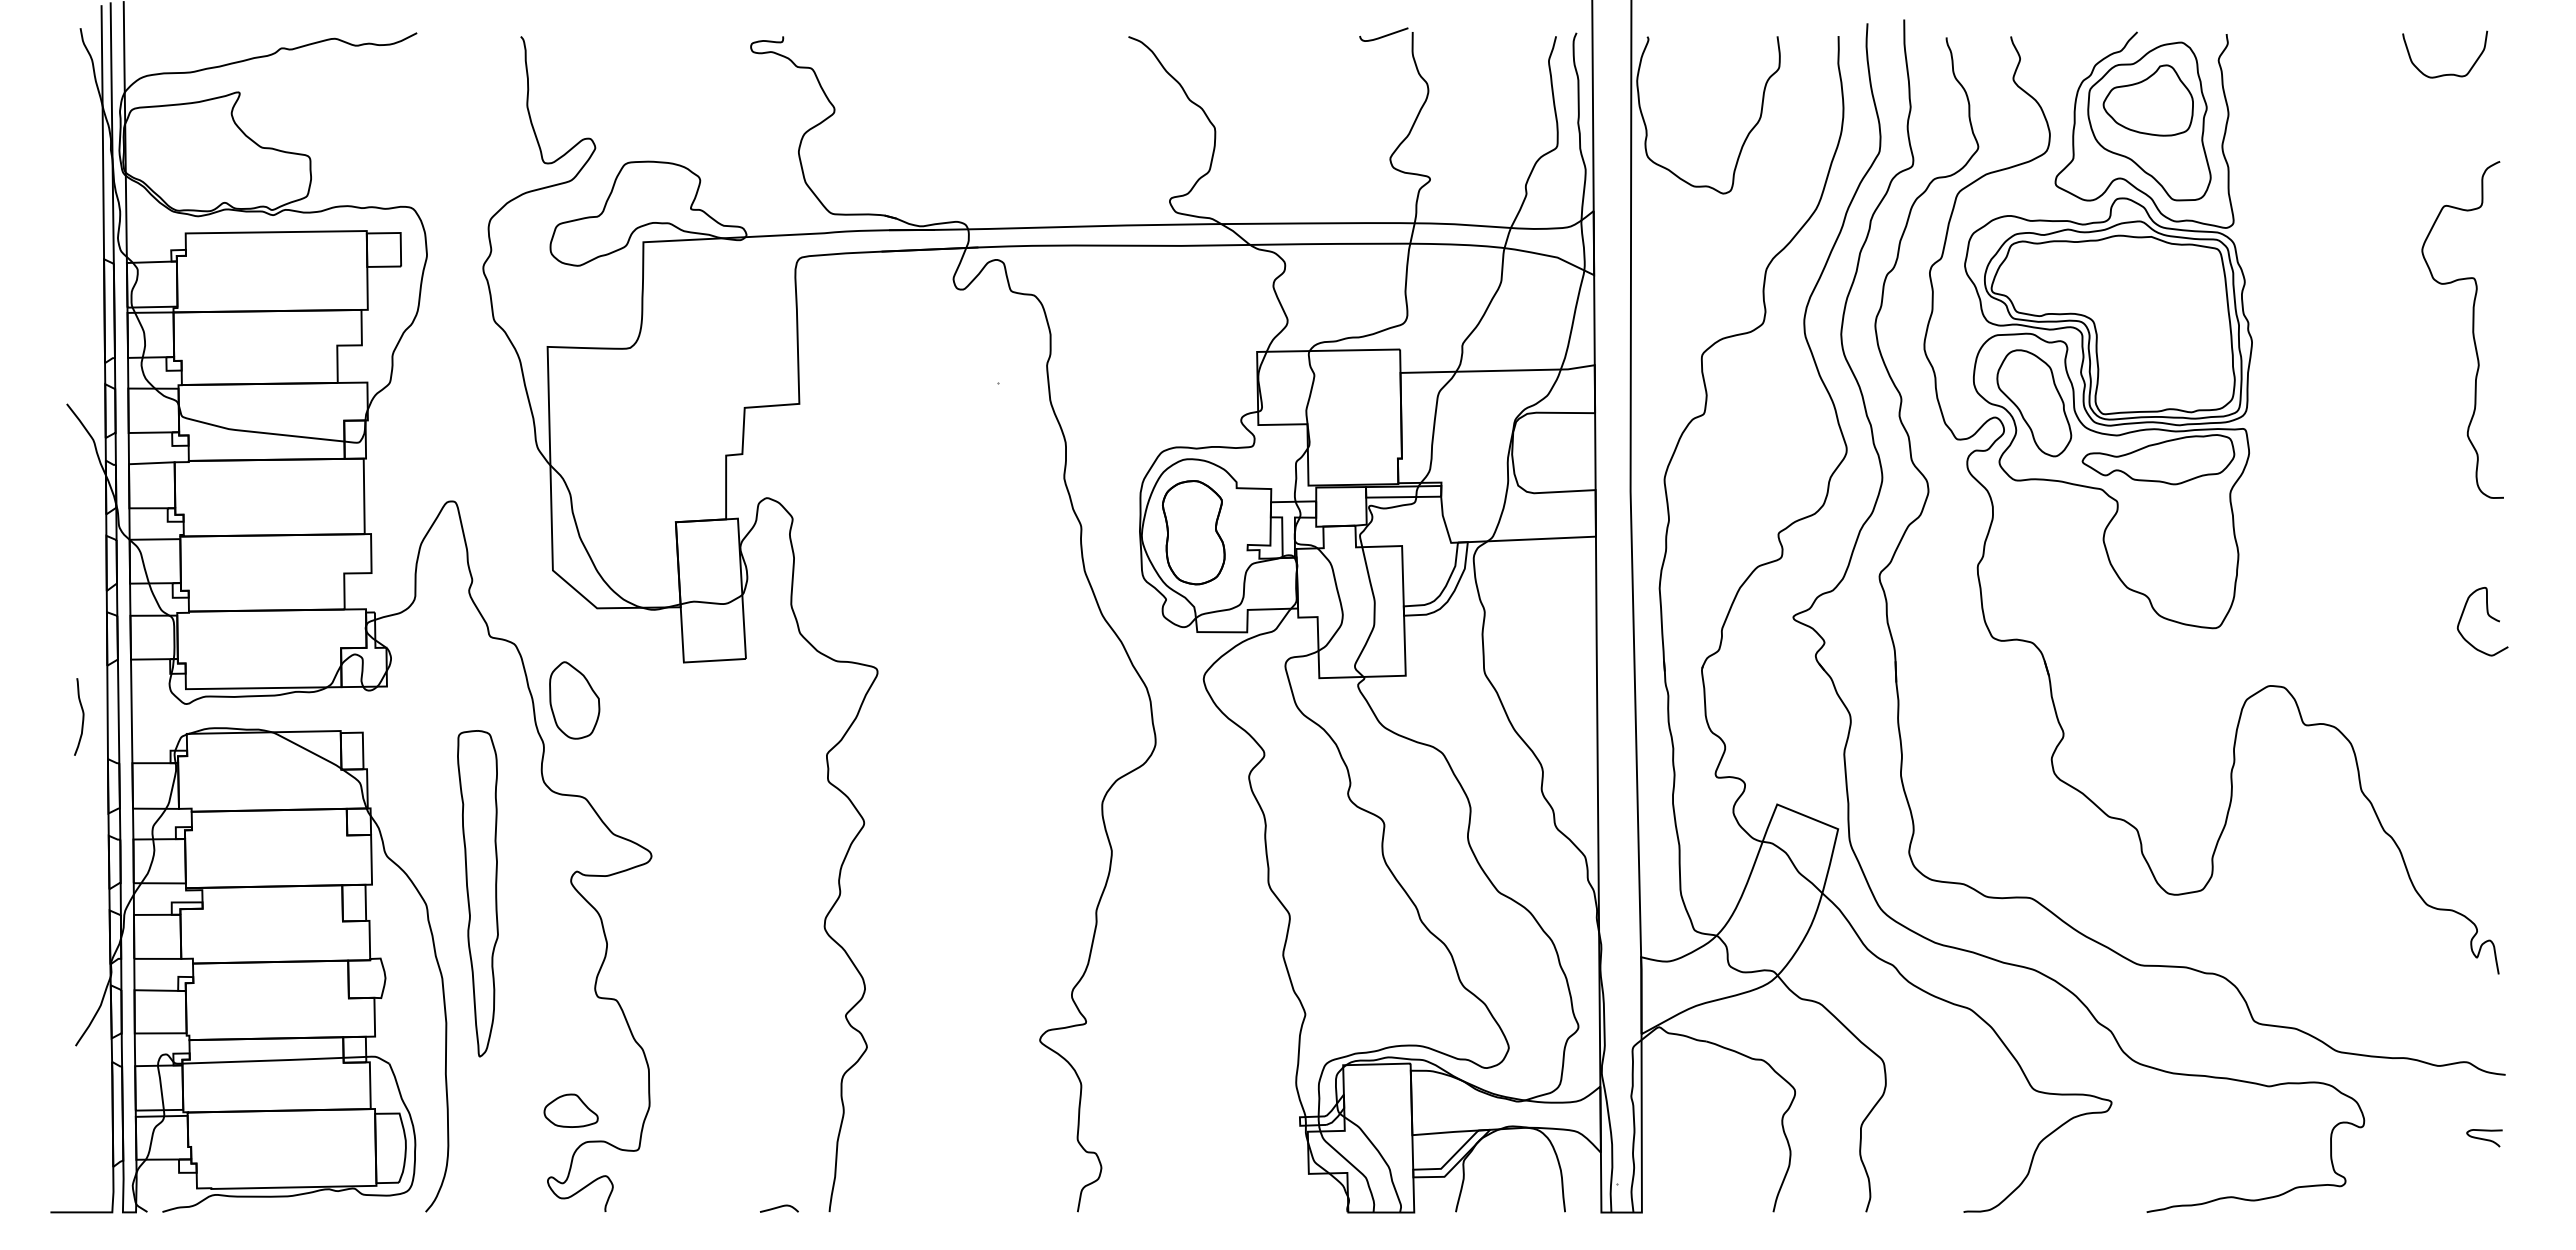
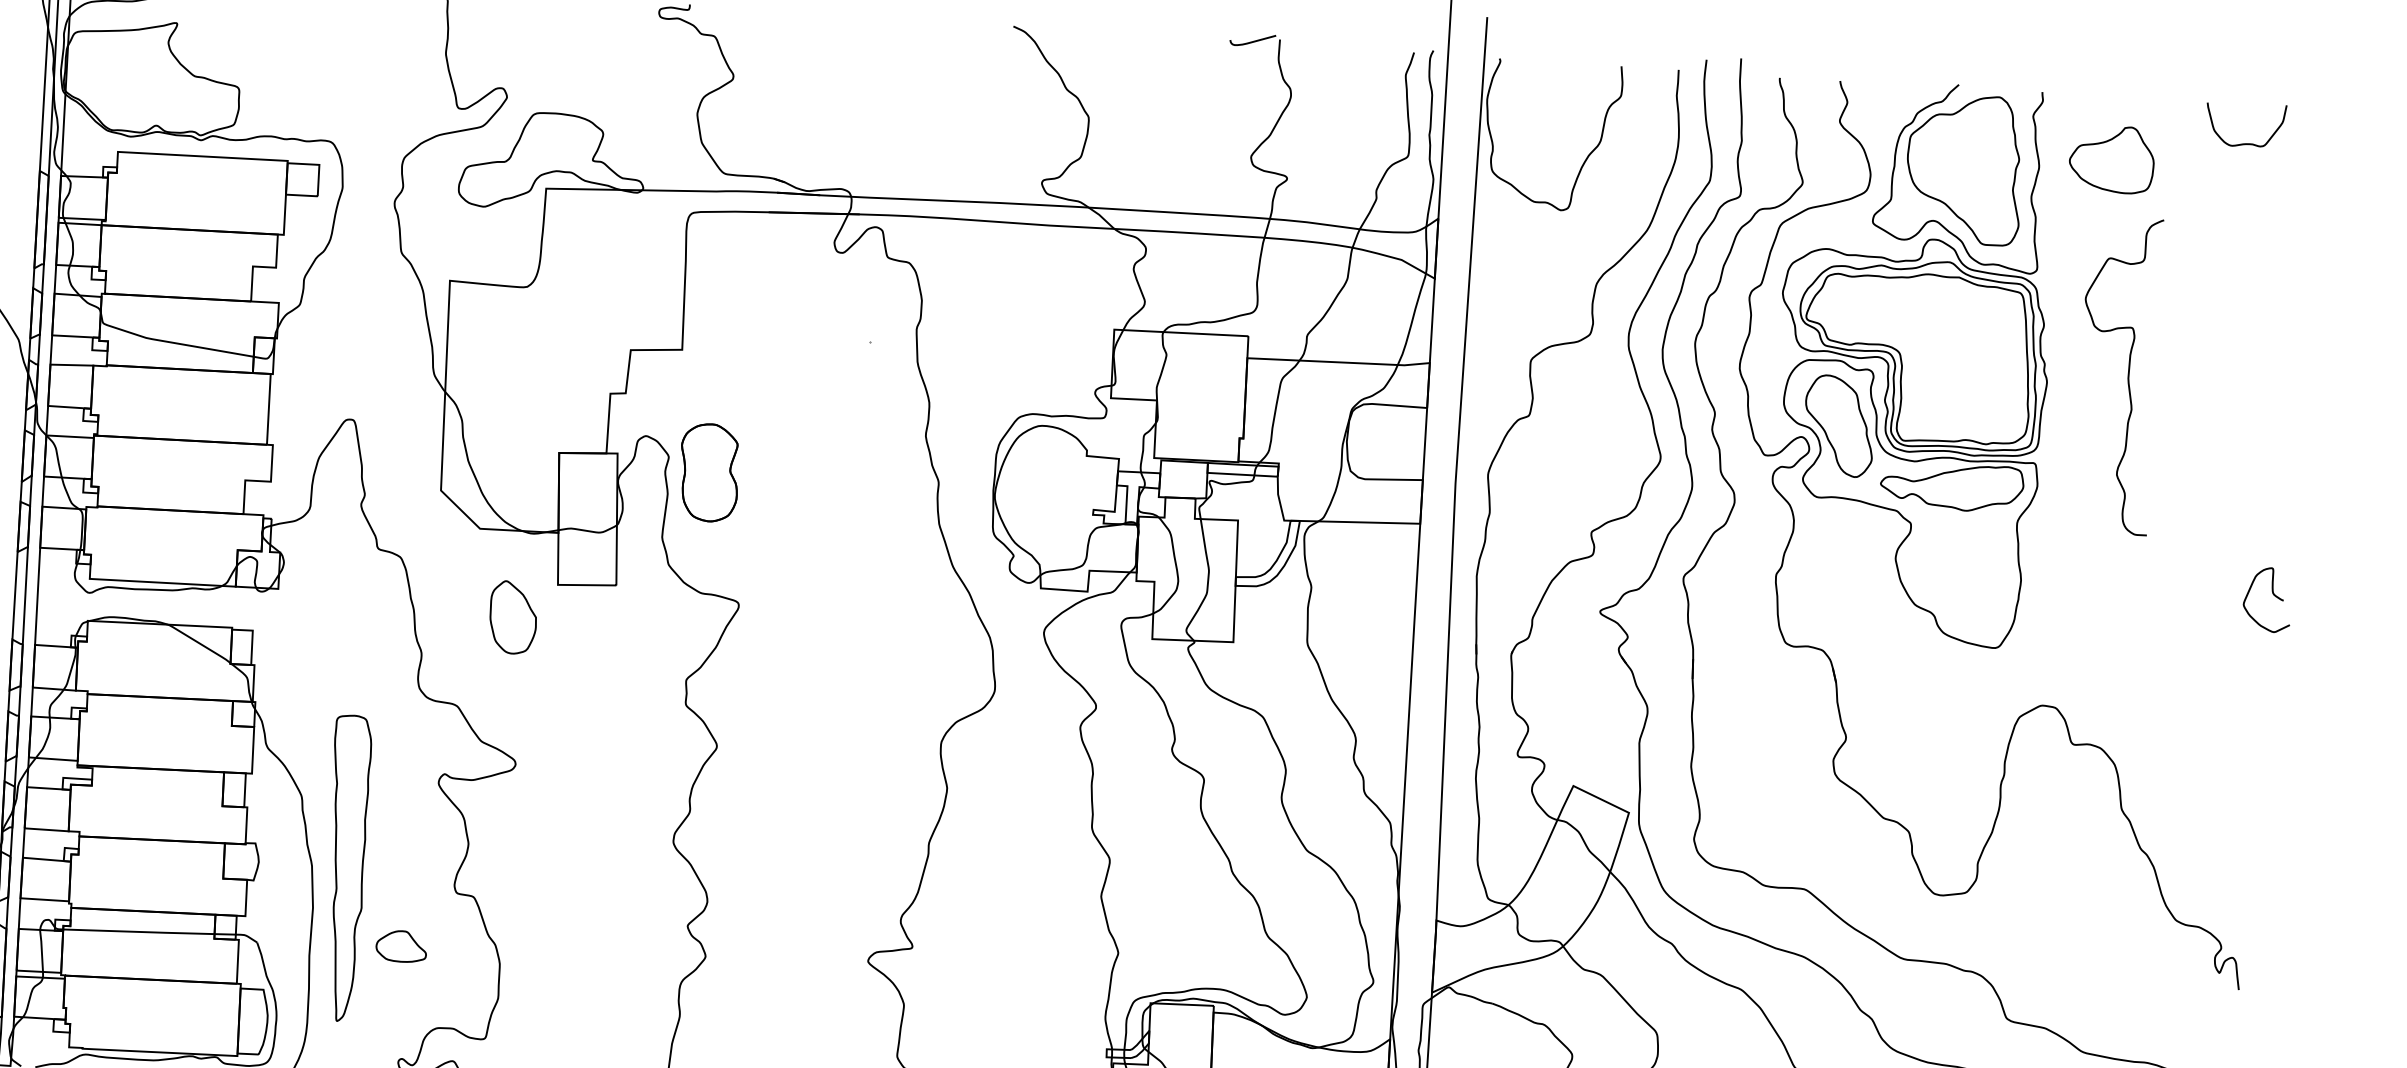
part: (2147, 100) -> (2111, 159), moved
curve: (2472, 329) -> (2127, 375), moved
part: (1193, 532) -> (709, 472), moved
curve: (2488, 616) -> (2273, 595), moved
part: (574, 700) -> (513, 617), moved
part: (477, 893) -> (344, 868), moved
part: (570, 1110) -> (400, 946), moved

